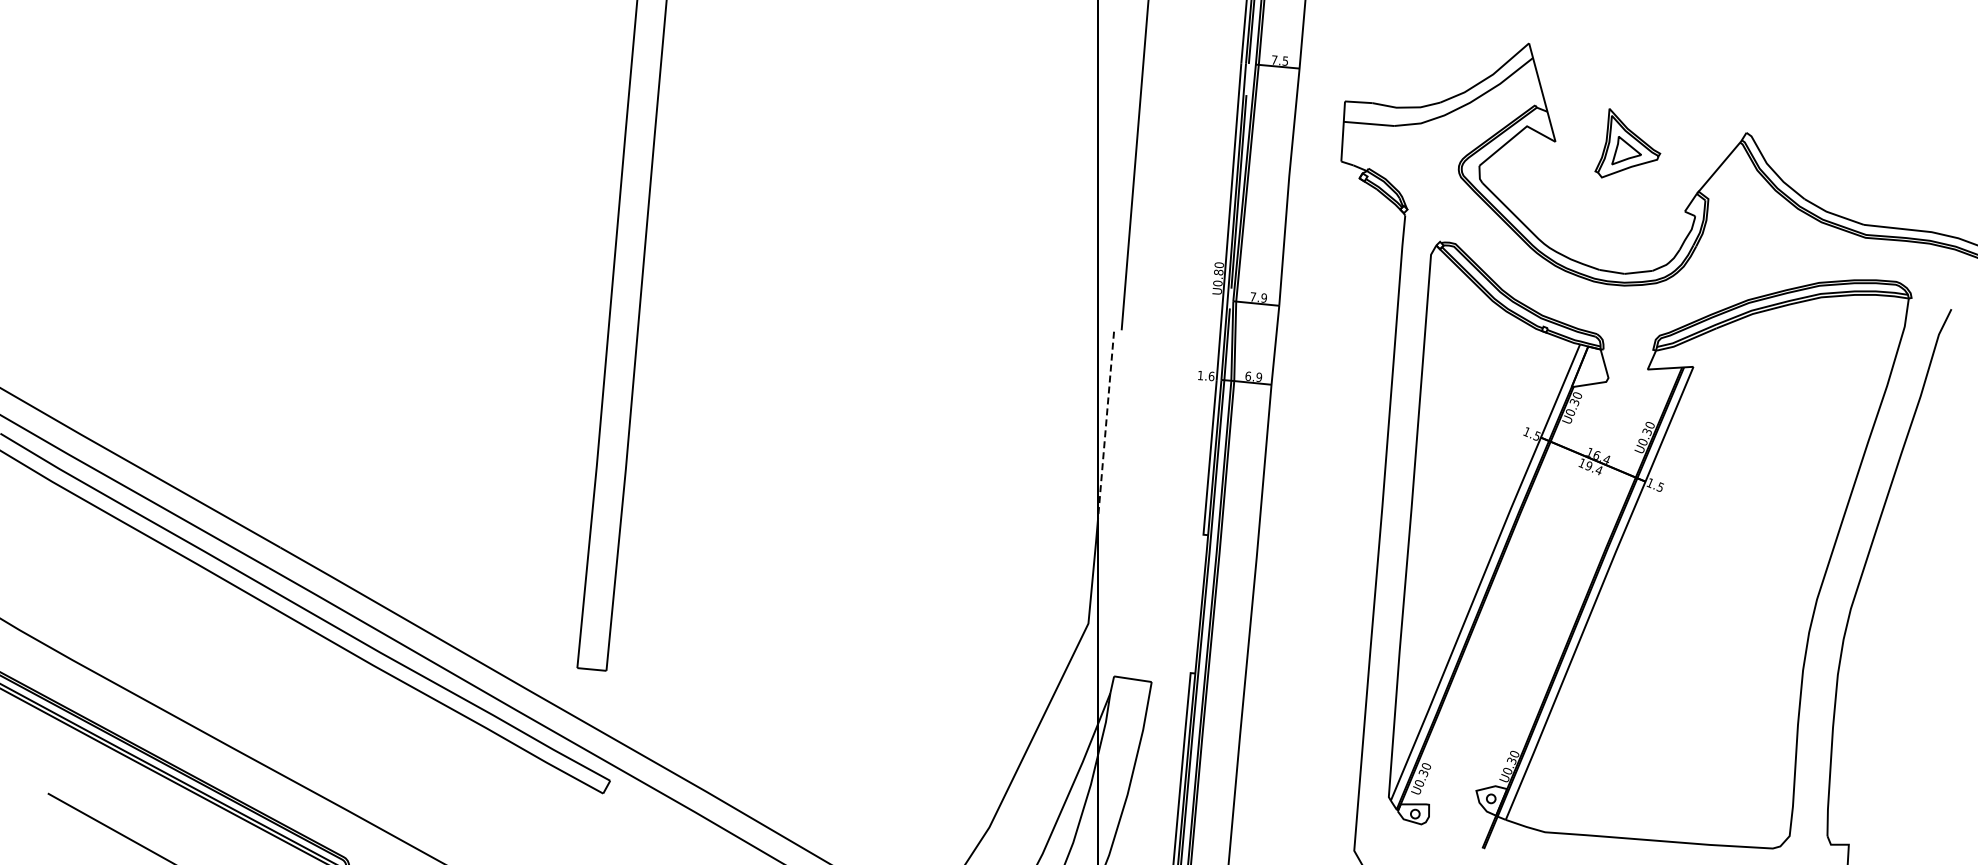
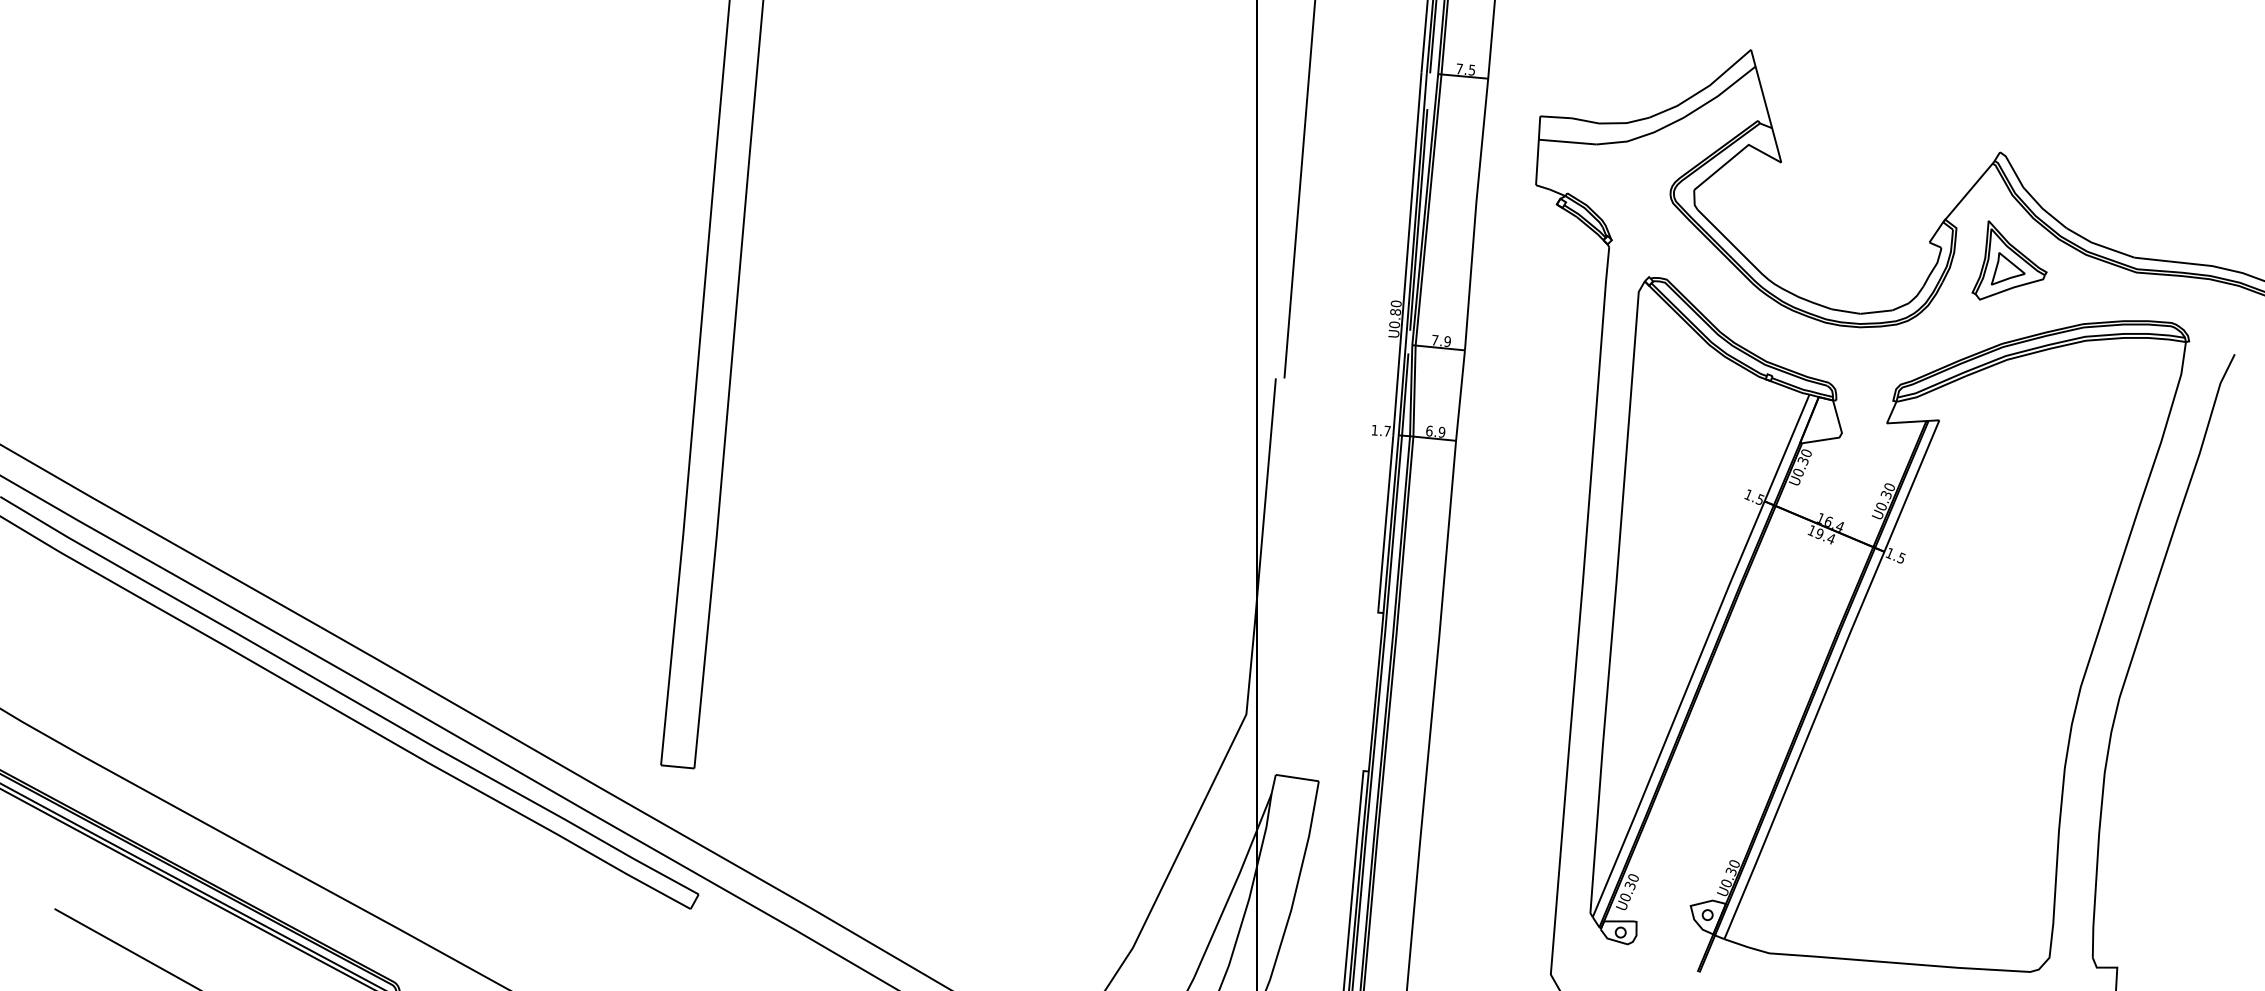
part: (1627, 143) -> (2009, 260), moved
text: (1211, 376) -> (1387, 431), 1.6 -> 1.7
line: (1105, 427) -> (1265, 489), dashed -> solid

